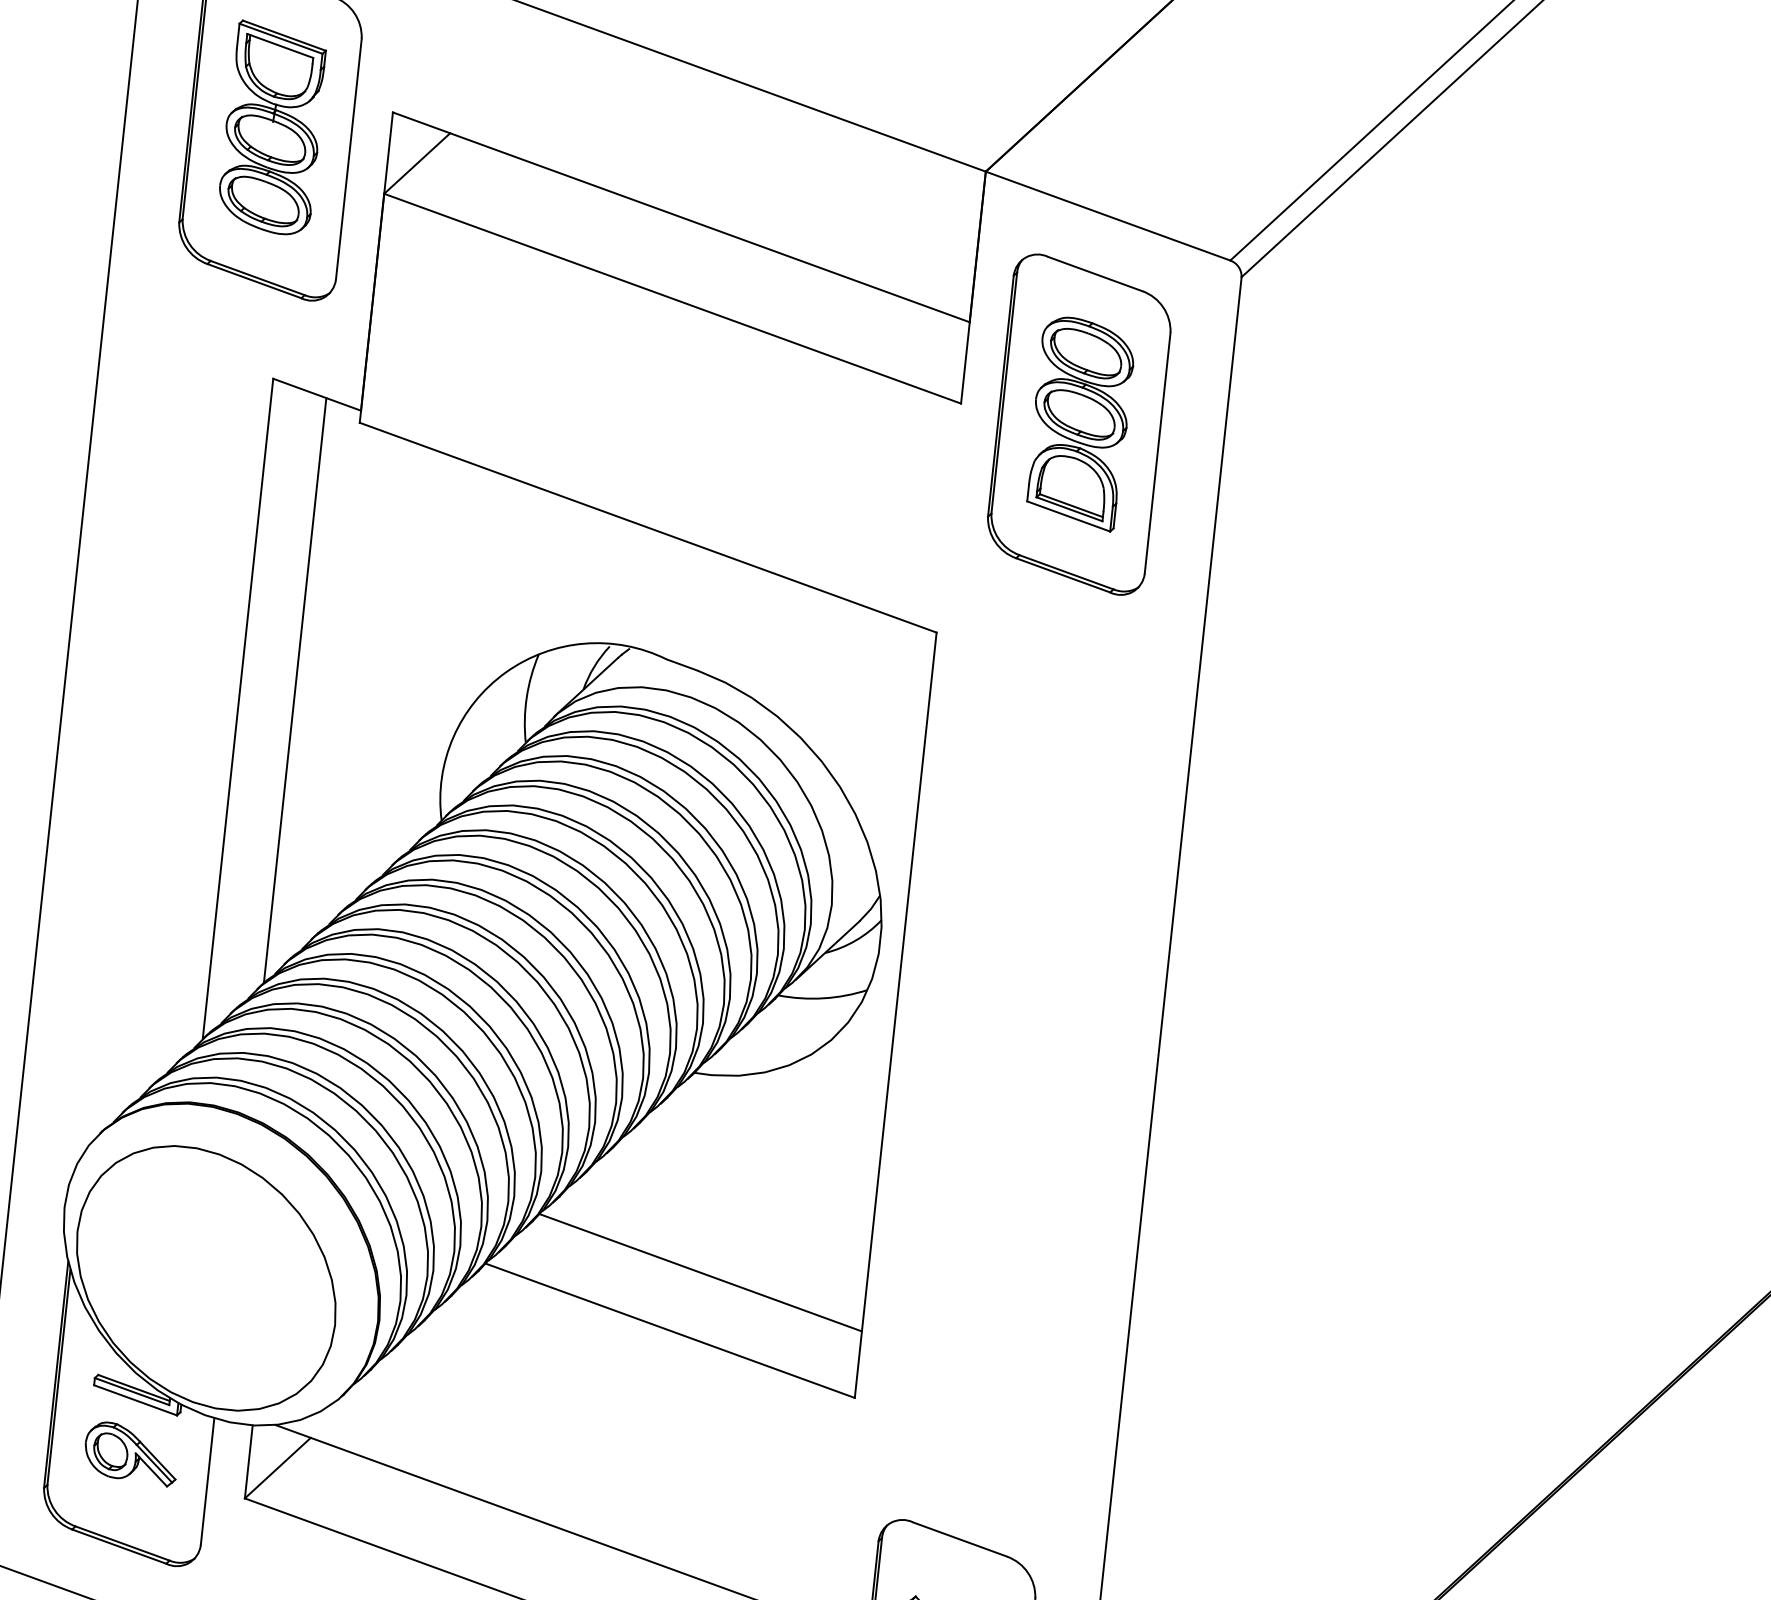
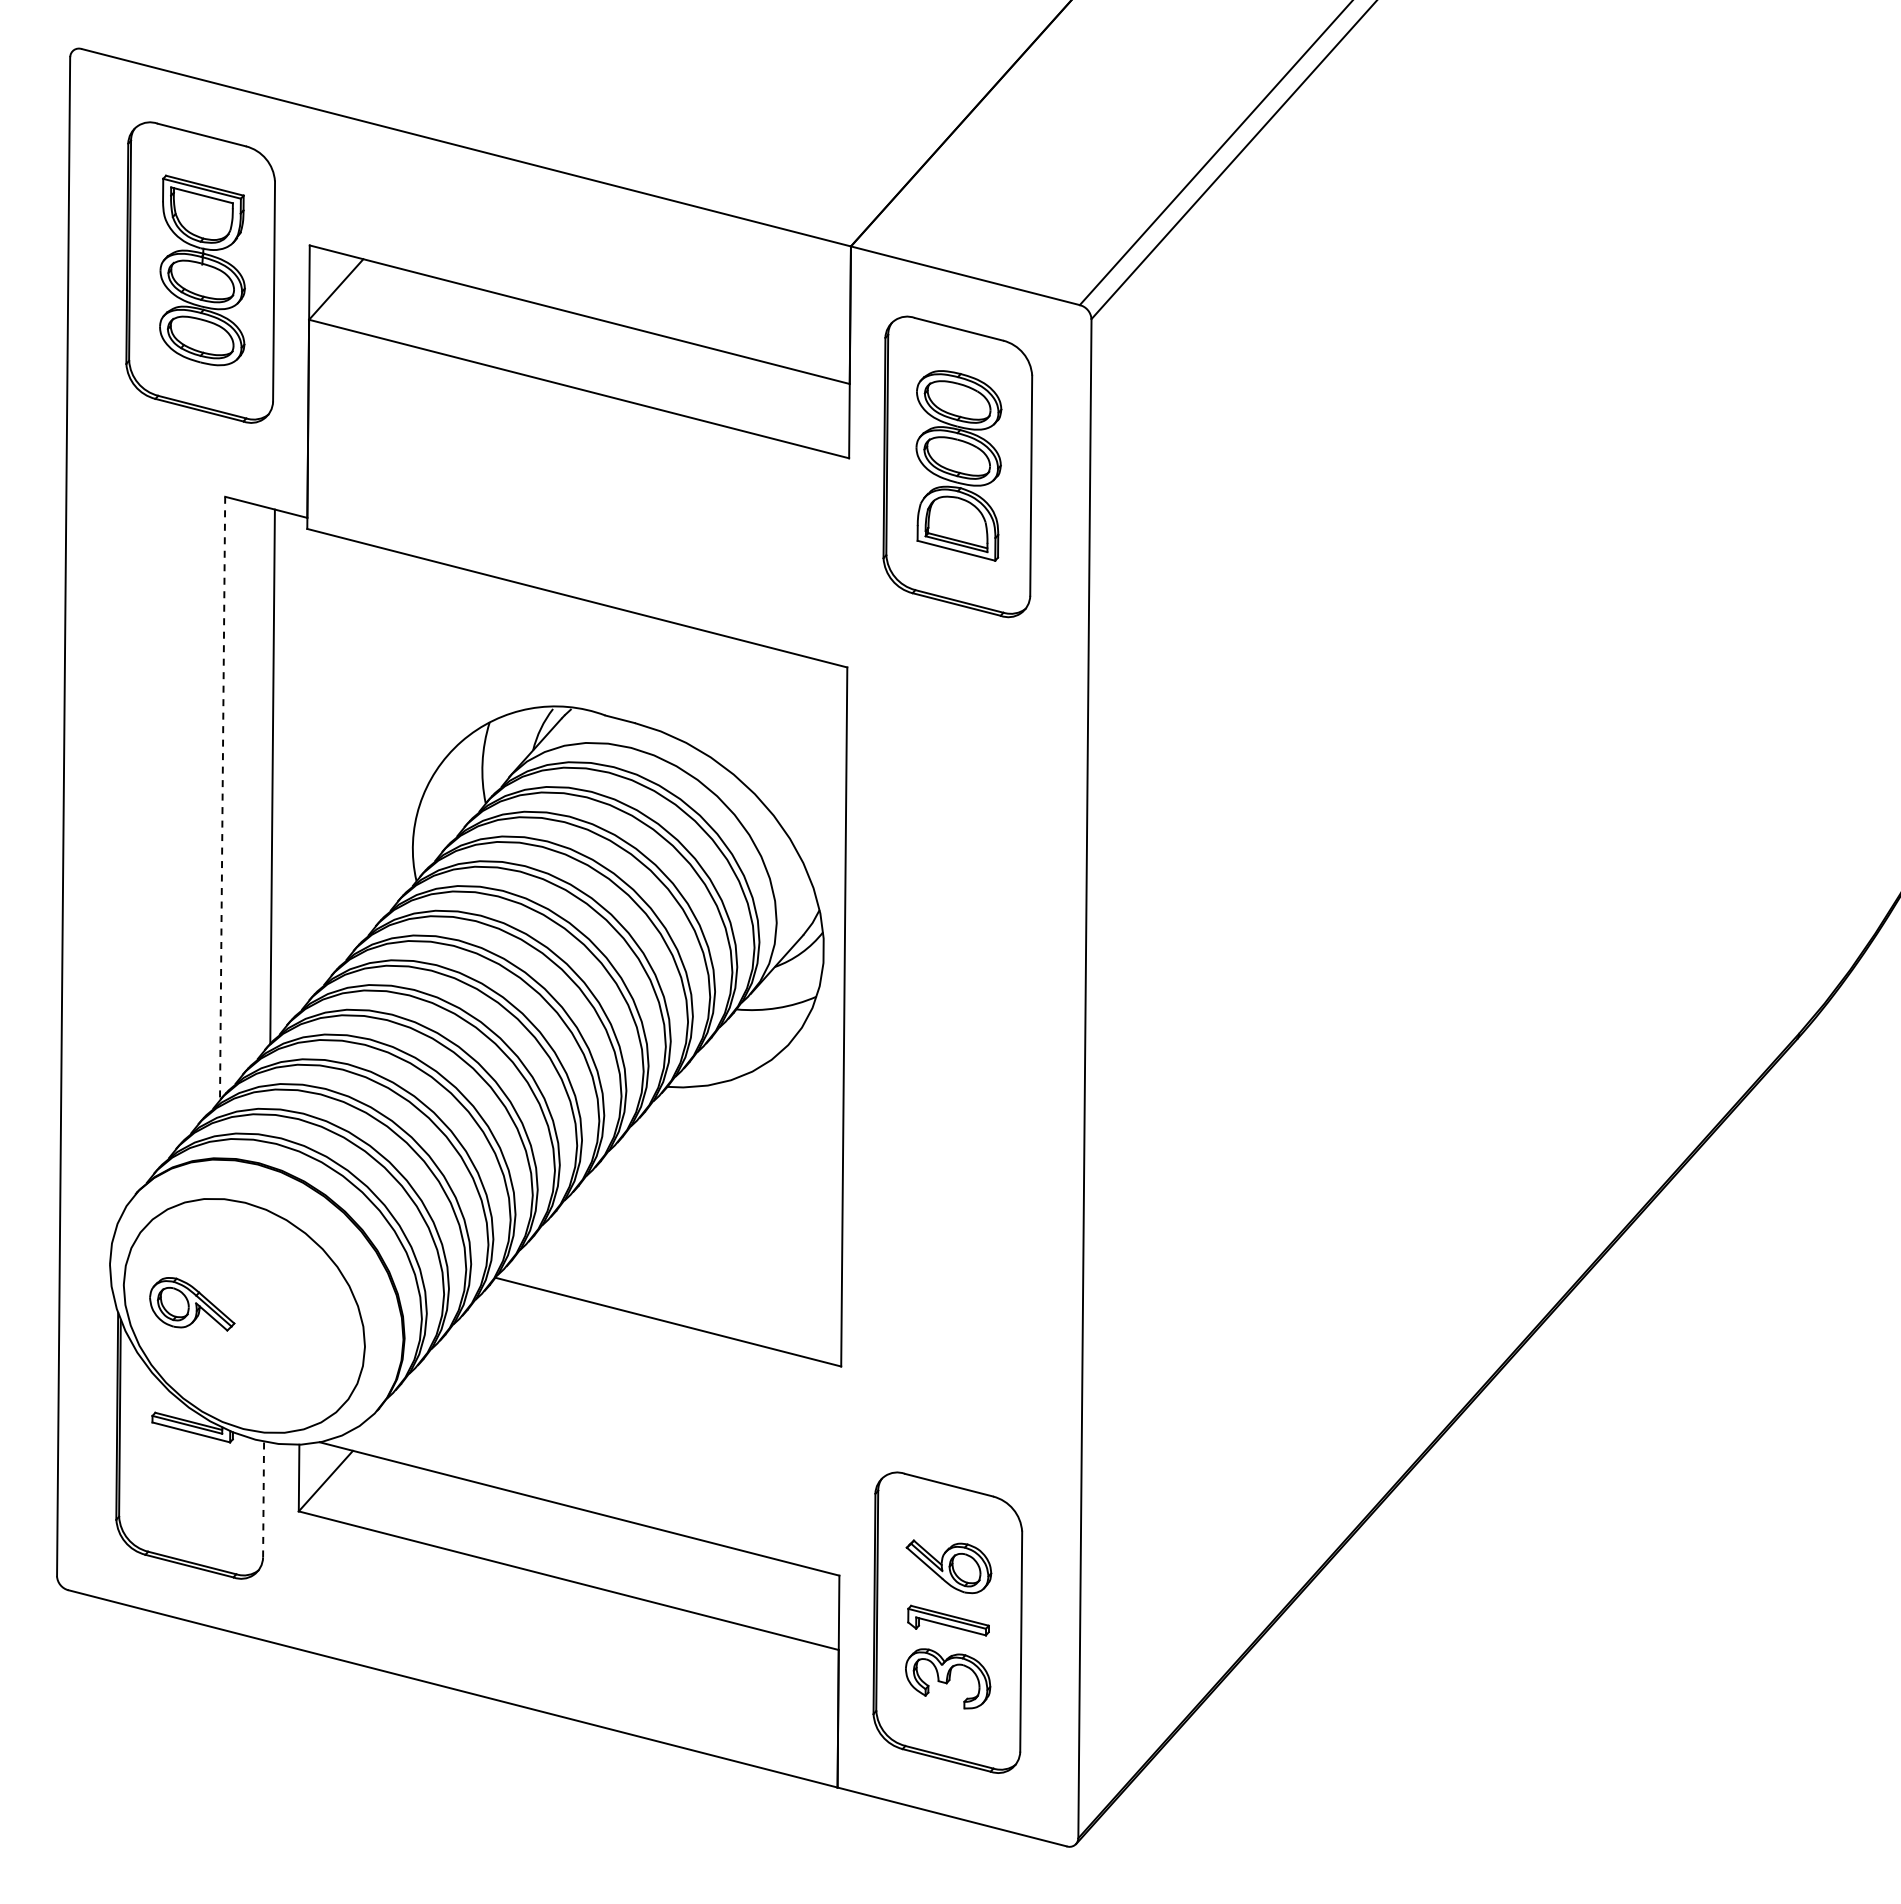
line: (237, 709) -> (222, 798), solid -> dashed
line: (700, 1272) -> (690, 1266), removed
part: (131, 1454) -> (192, 1304), moved
line: (207, 1481) -> (263, 1499), solid -> dashed

